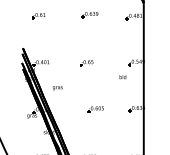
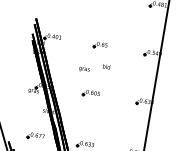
text: (122, 77) -> (106, 67), moved
text: (57, 88) -> (84, 69), moved
part: (95, 109) -> (90, 93), moved

